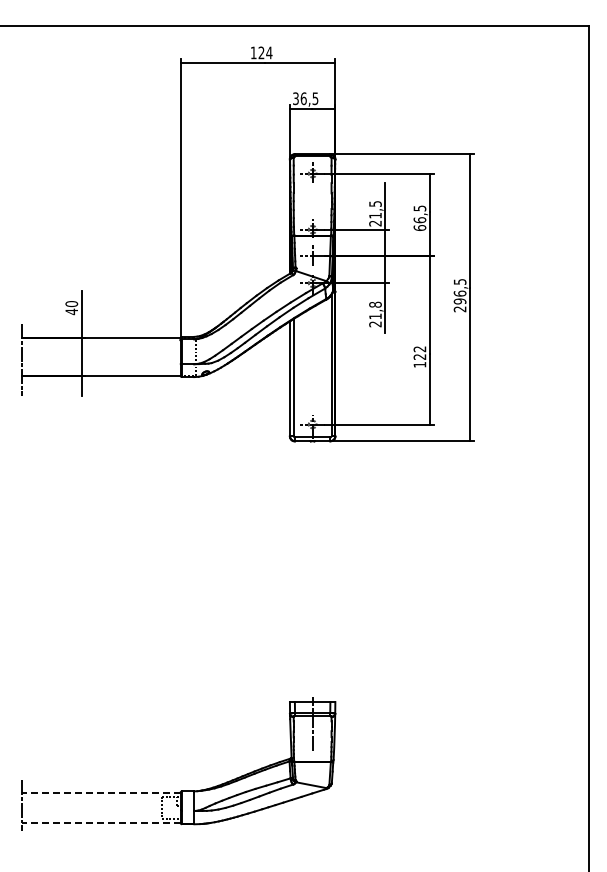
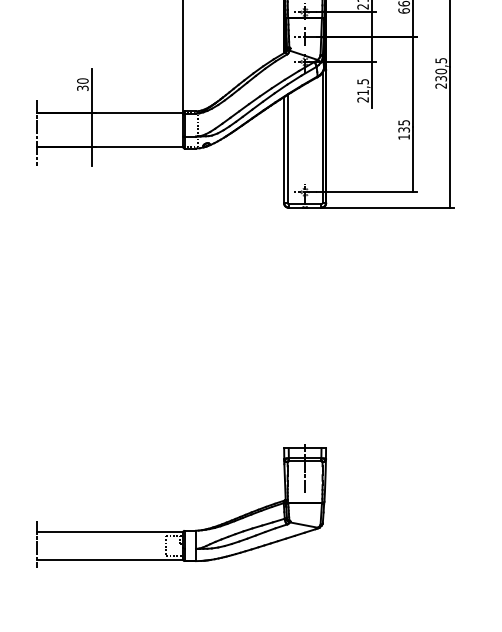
text: (459, 297) -> (440, 75), 296,5 -> 230,5
text: (375, 304) -> (363, 81), 21,8 -> 21,5
text: (71, 311) -> (82, 87), 40 -> 30
text: (419, 352) -> (403, 125), 122 -> 135
line: (100, 792) -> (109, 531), dashed -> solid
line: (100, 823) -> (109, 560), dashed -> solid

